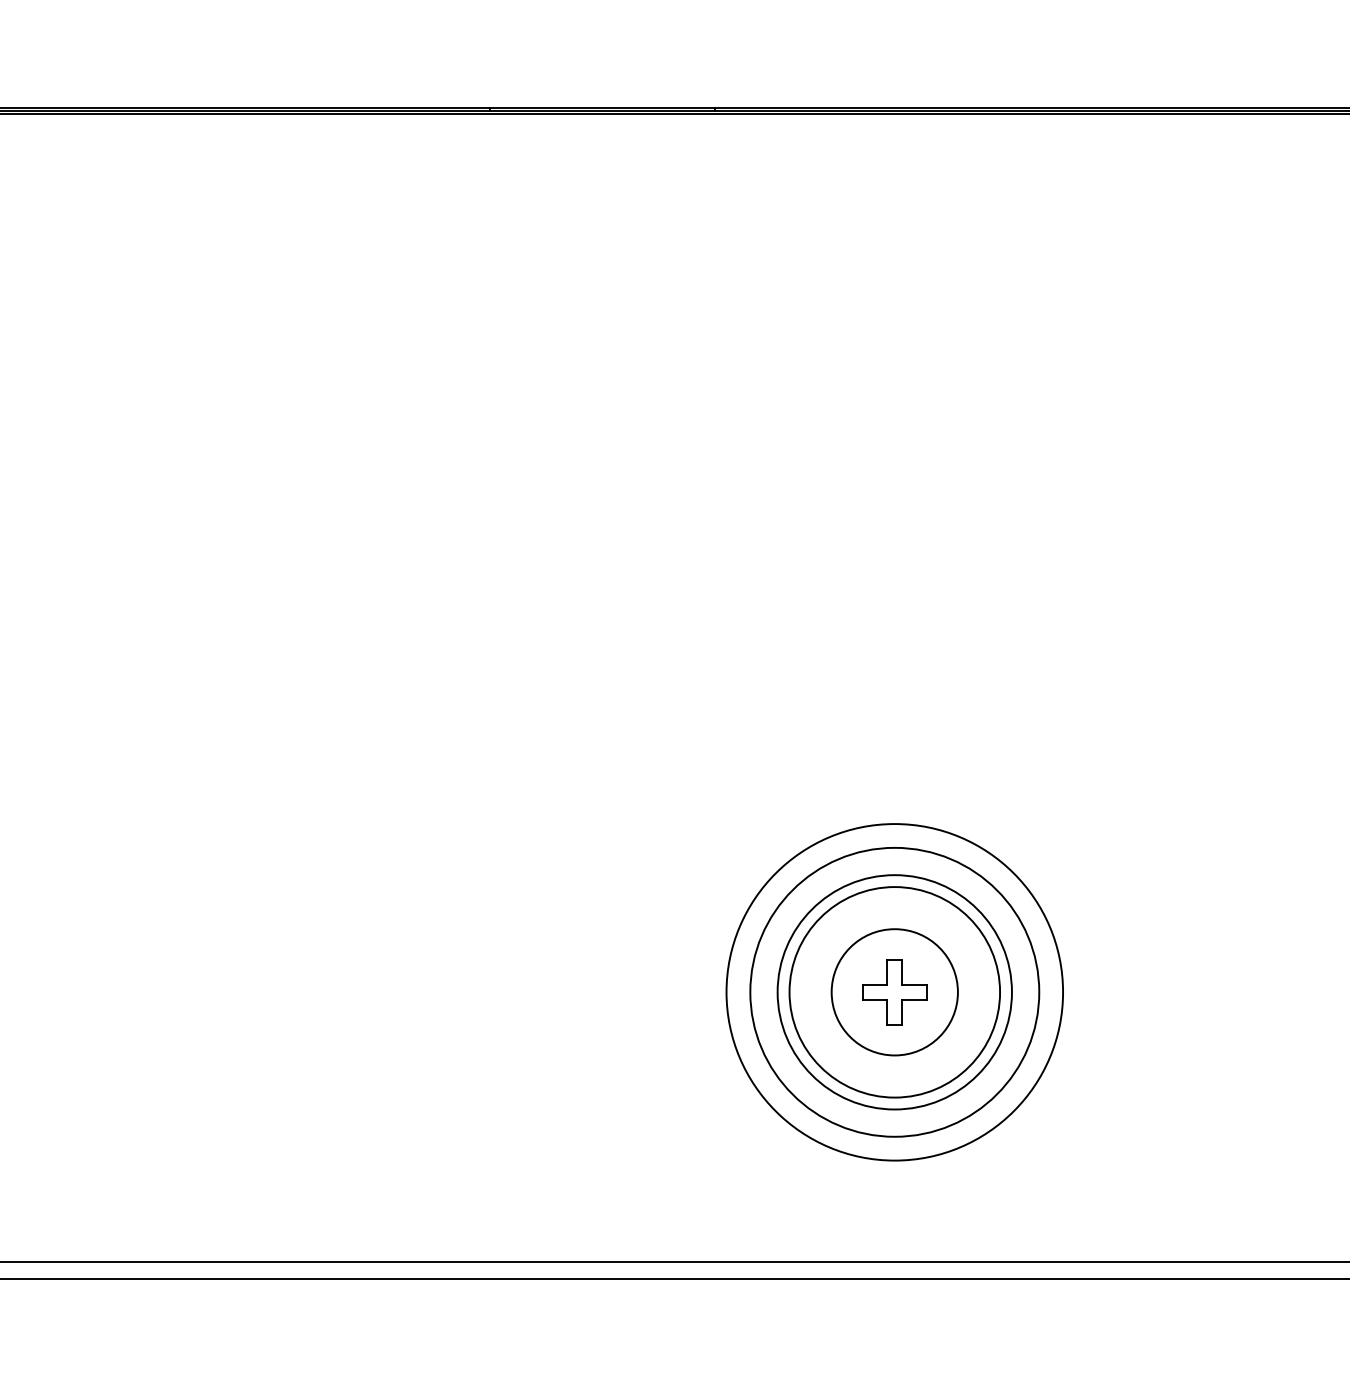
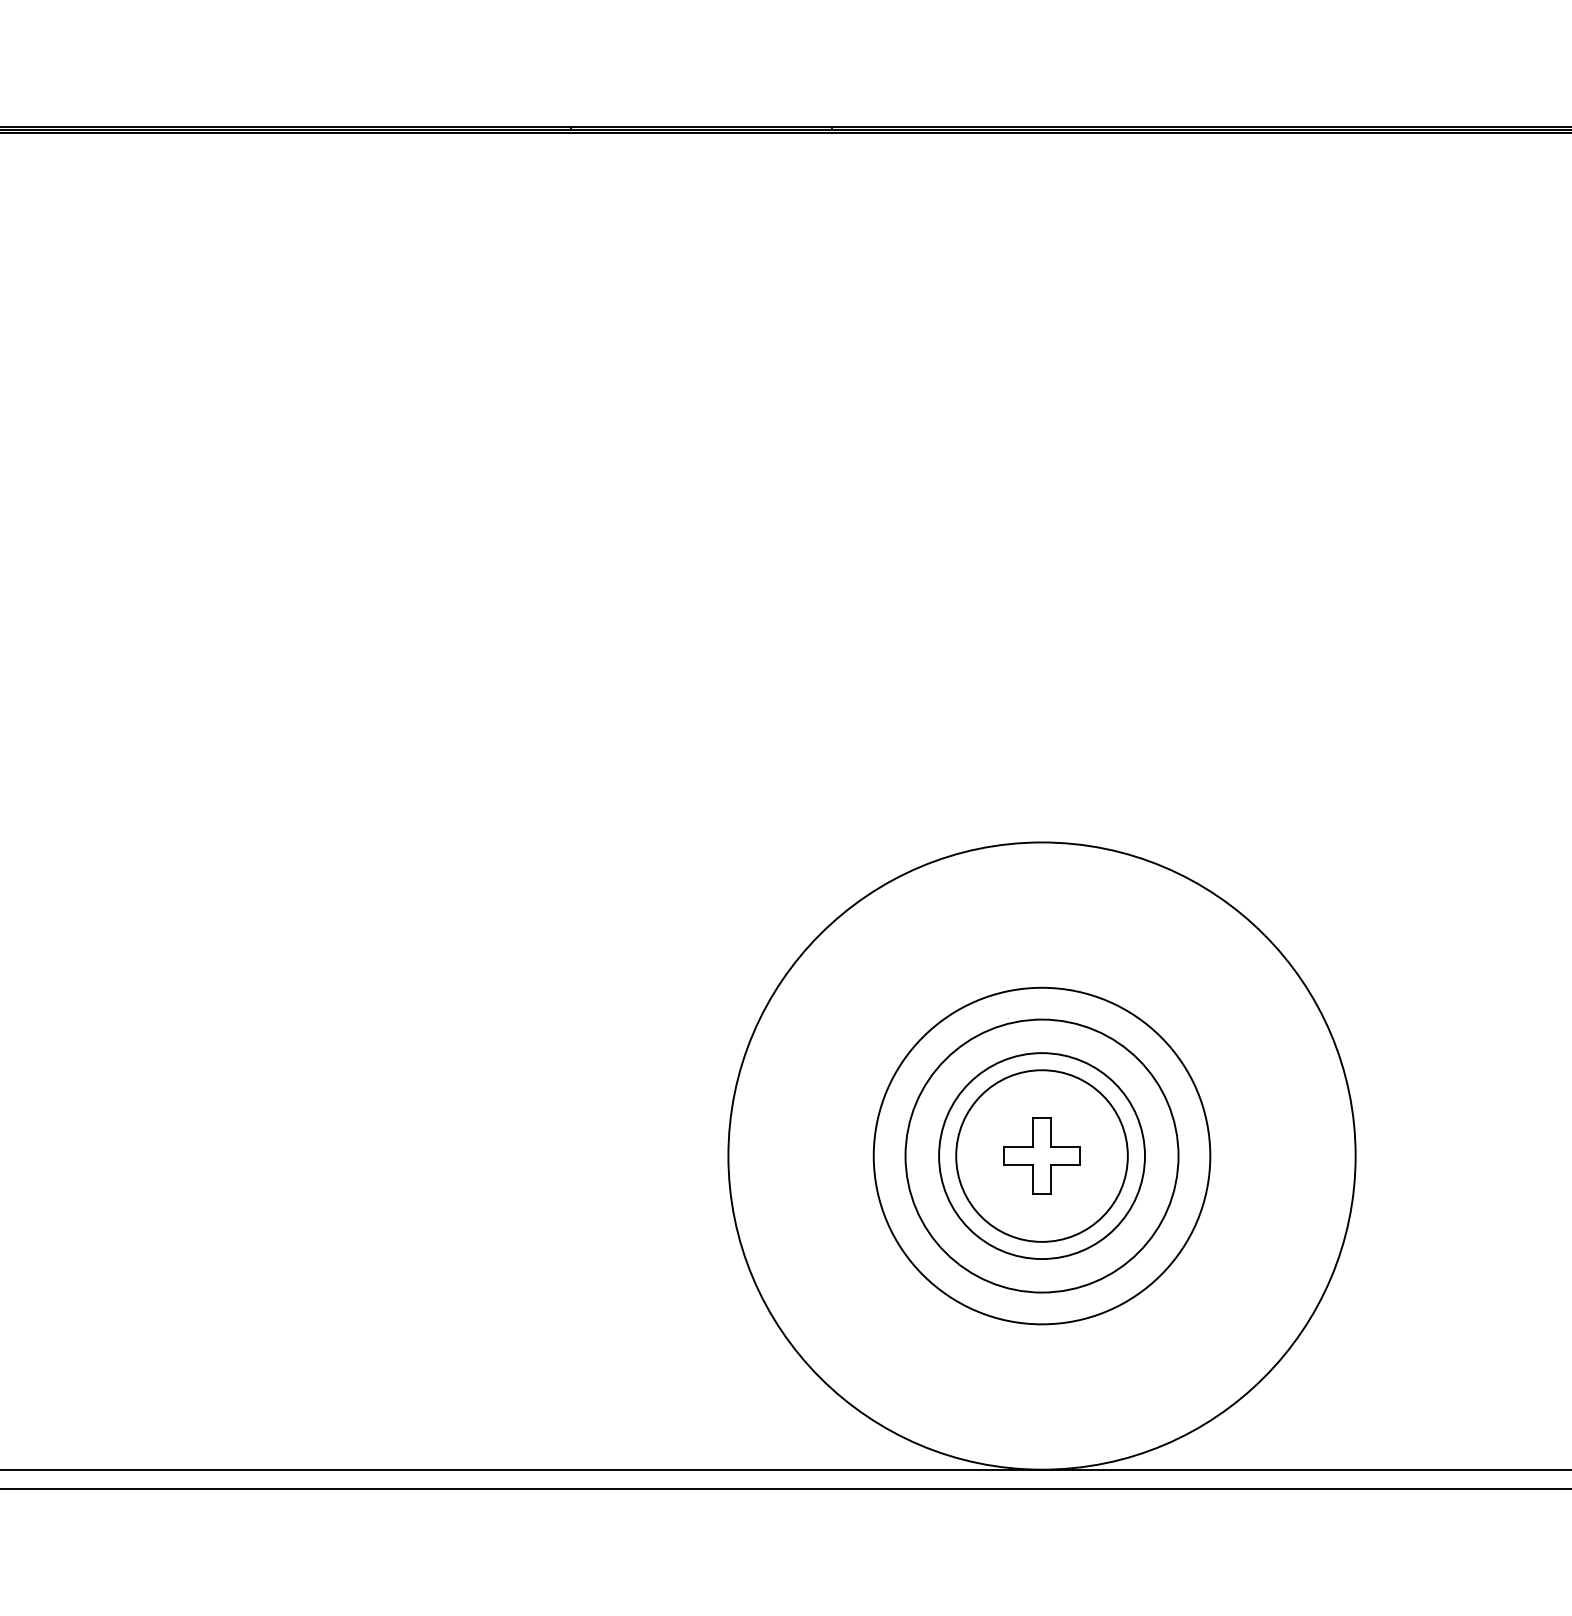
circle: (894, 991) -> (1041, 1155), size x0.7
circle: (894, 991) -> (1041, 1155), size x1.4
circle: (895, 992) -> (1042, 1156), size x1.6

